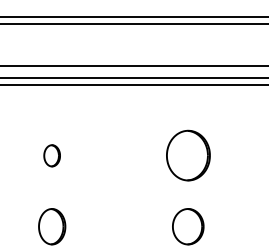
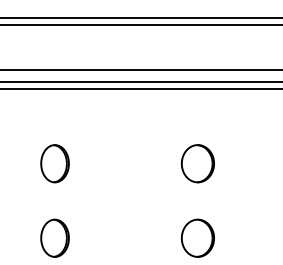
part: (51, 155) -> (54, 163), size x1.67
part: (187, 155) -> (197, 163), size x0.71

